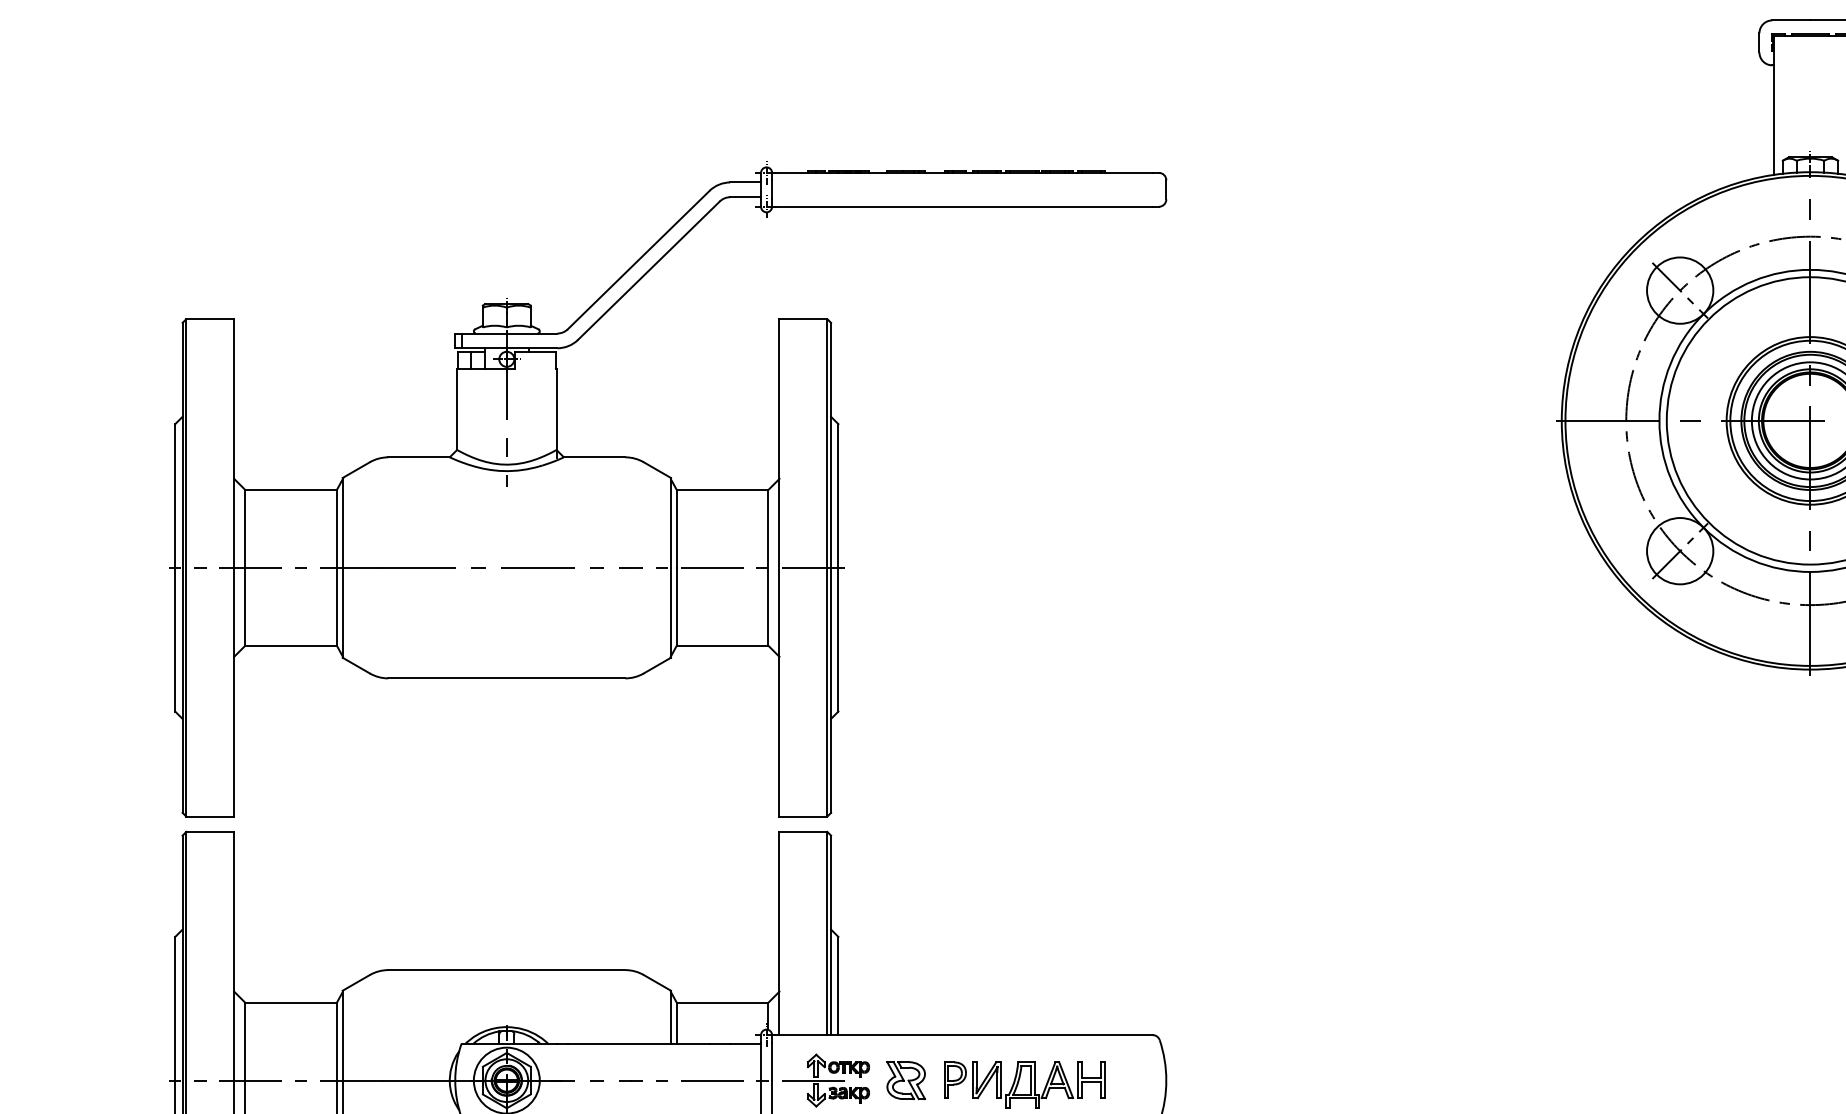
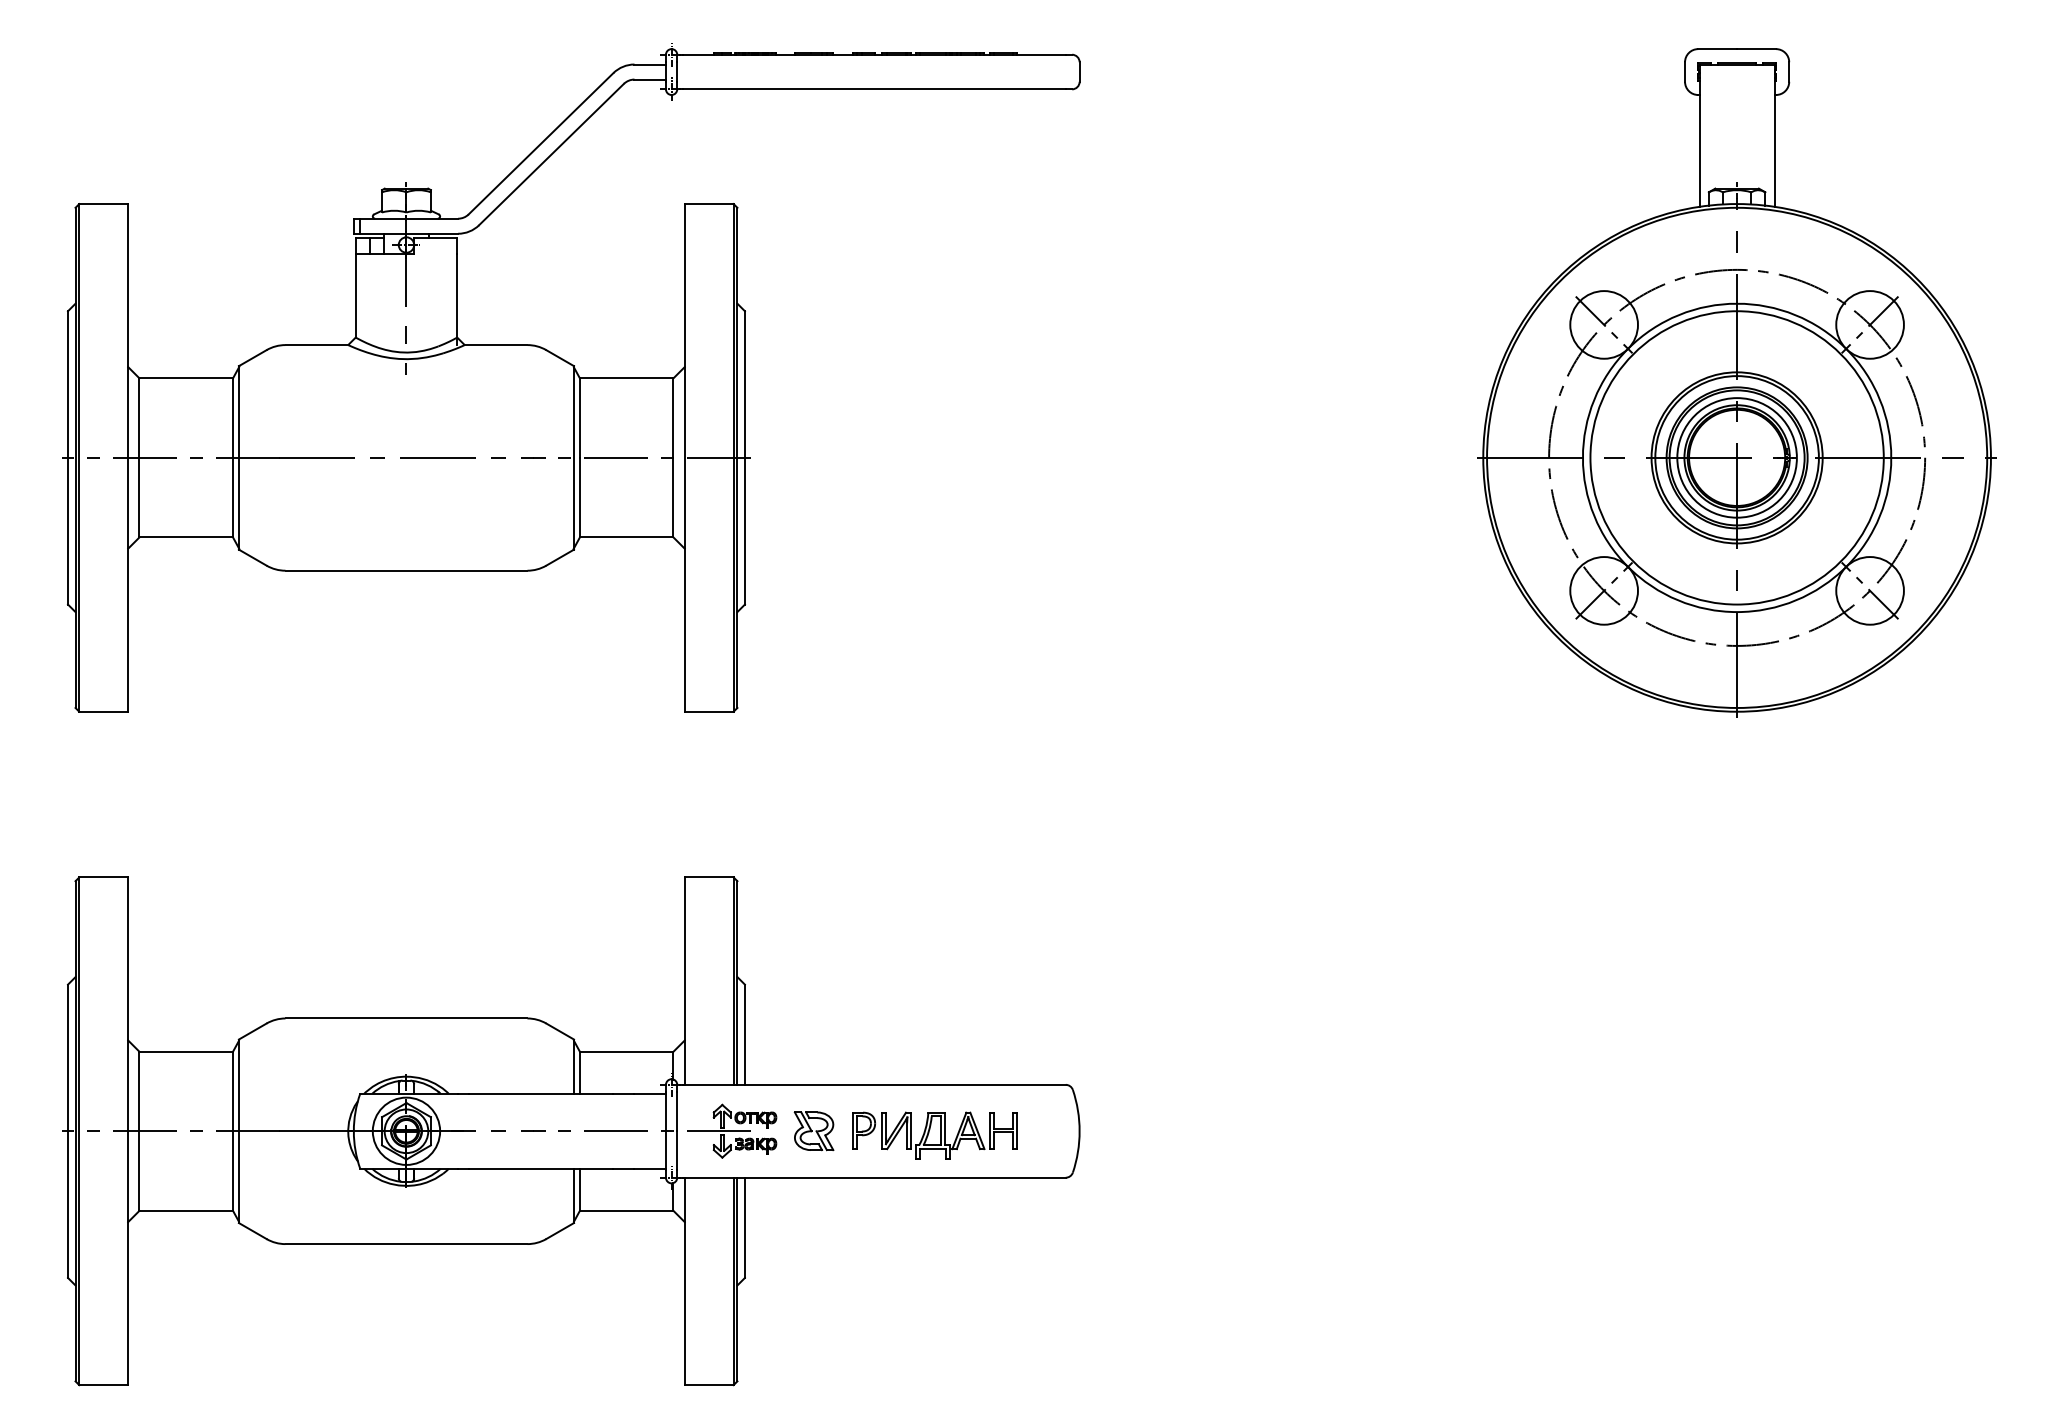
part: (668, 489) -> (571, 377), moved

